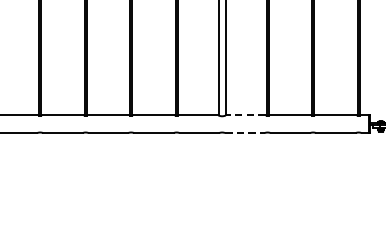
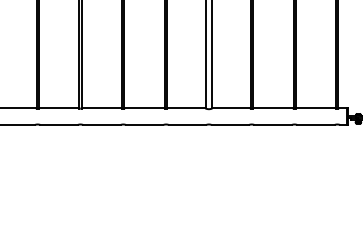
line: (246, 115) -> (231, 108), dashed -> solid
line: (245, 132) -> (230, 124), dashed -> solid

